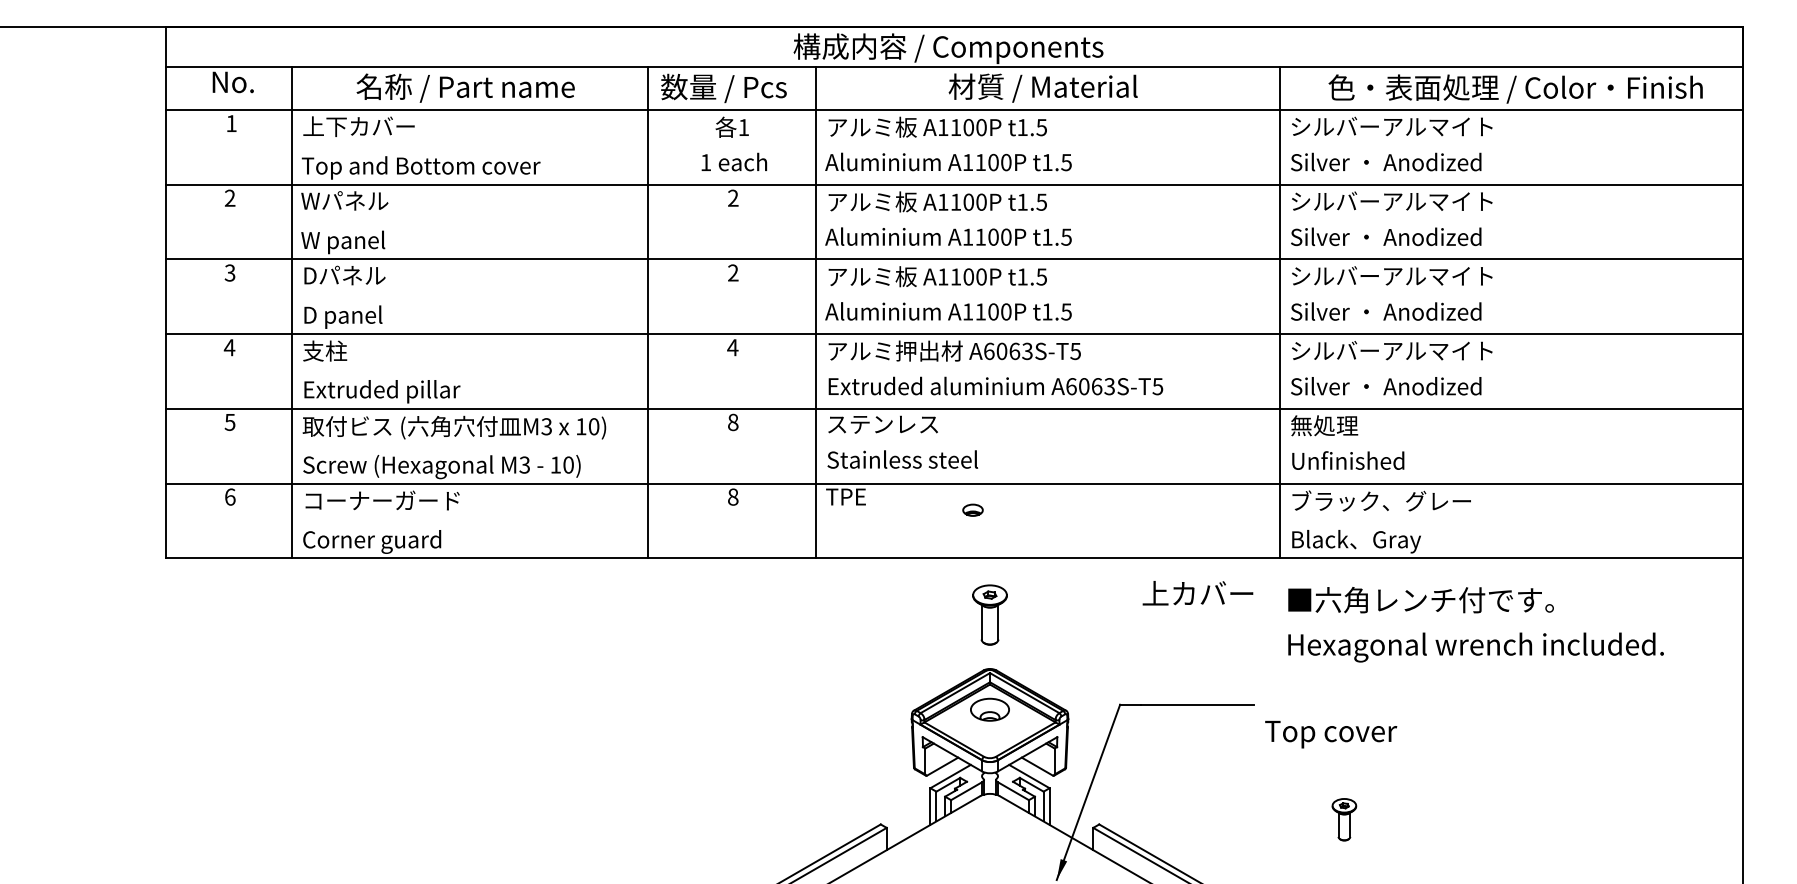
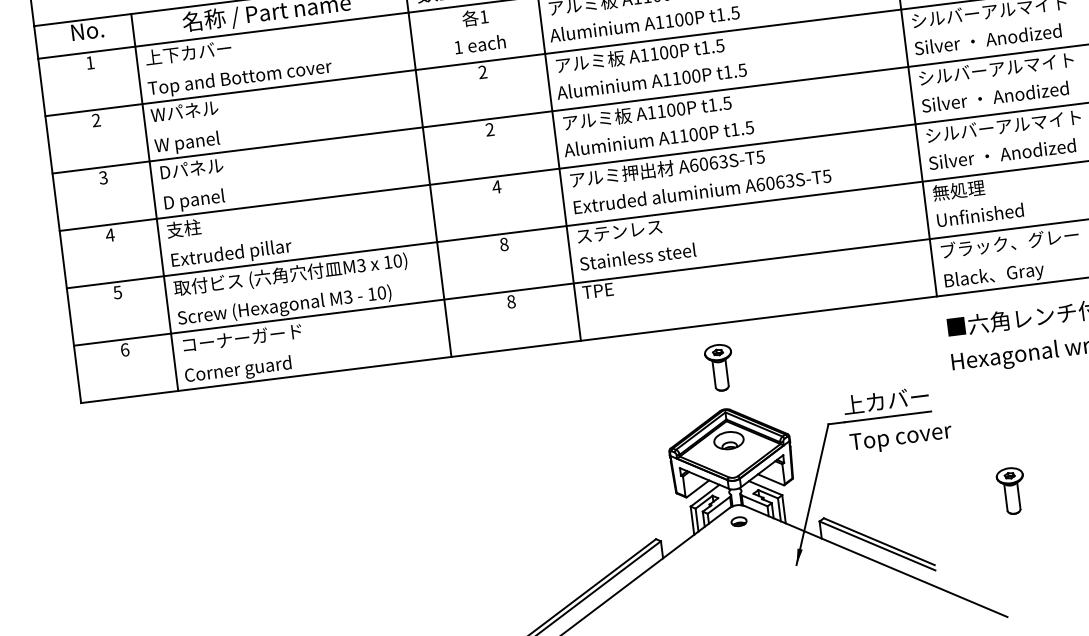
part: (972, 509) -> (738, 521), moved
text: (1197, 593) -> (885, 400), moved
text: (1331, 734) -> (901, 438), moved
part: (1344, 819) -> (1011, 491), size x1.43

